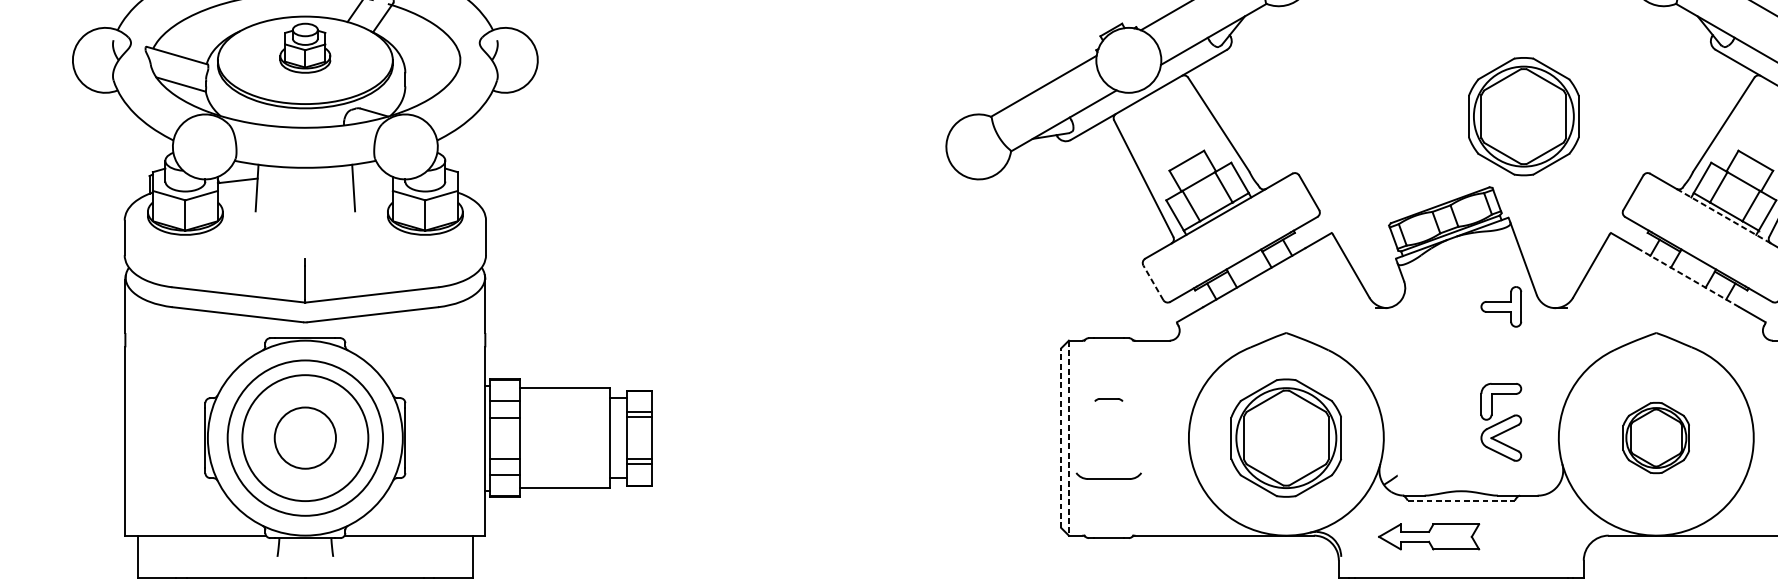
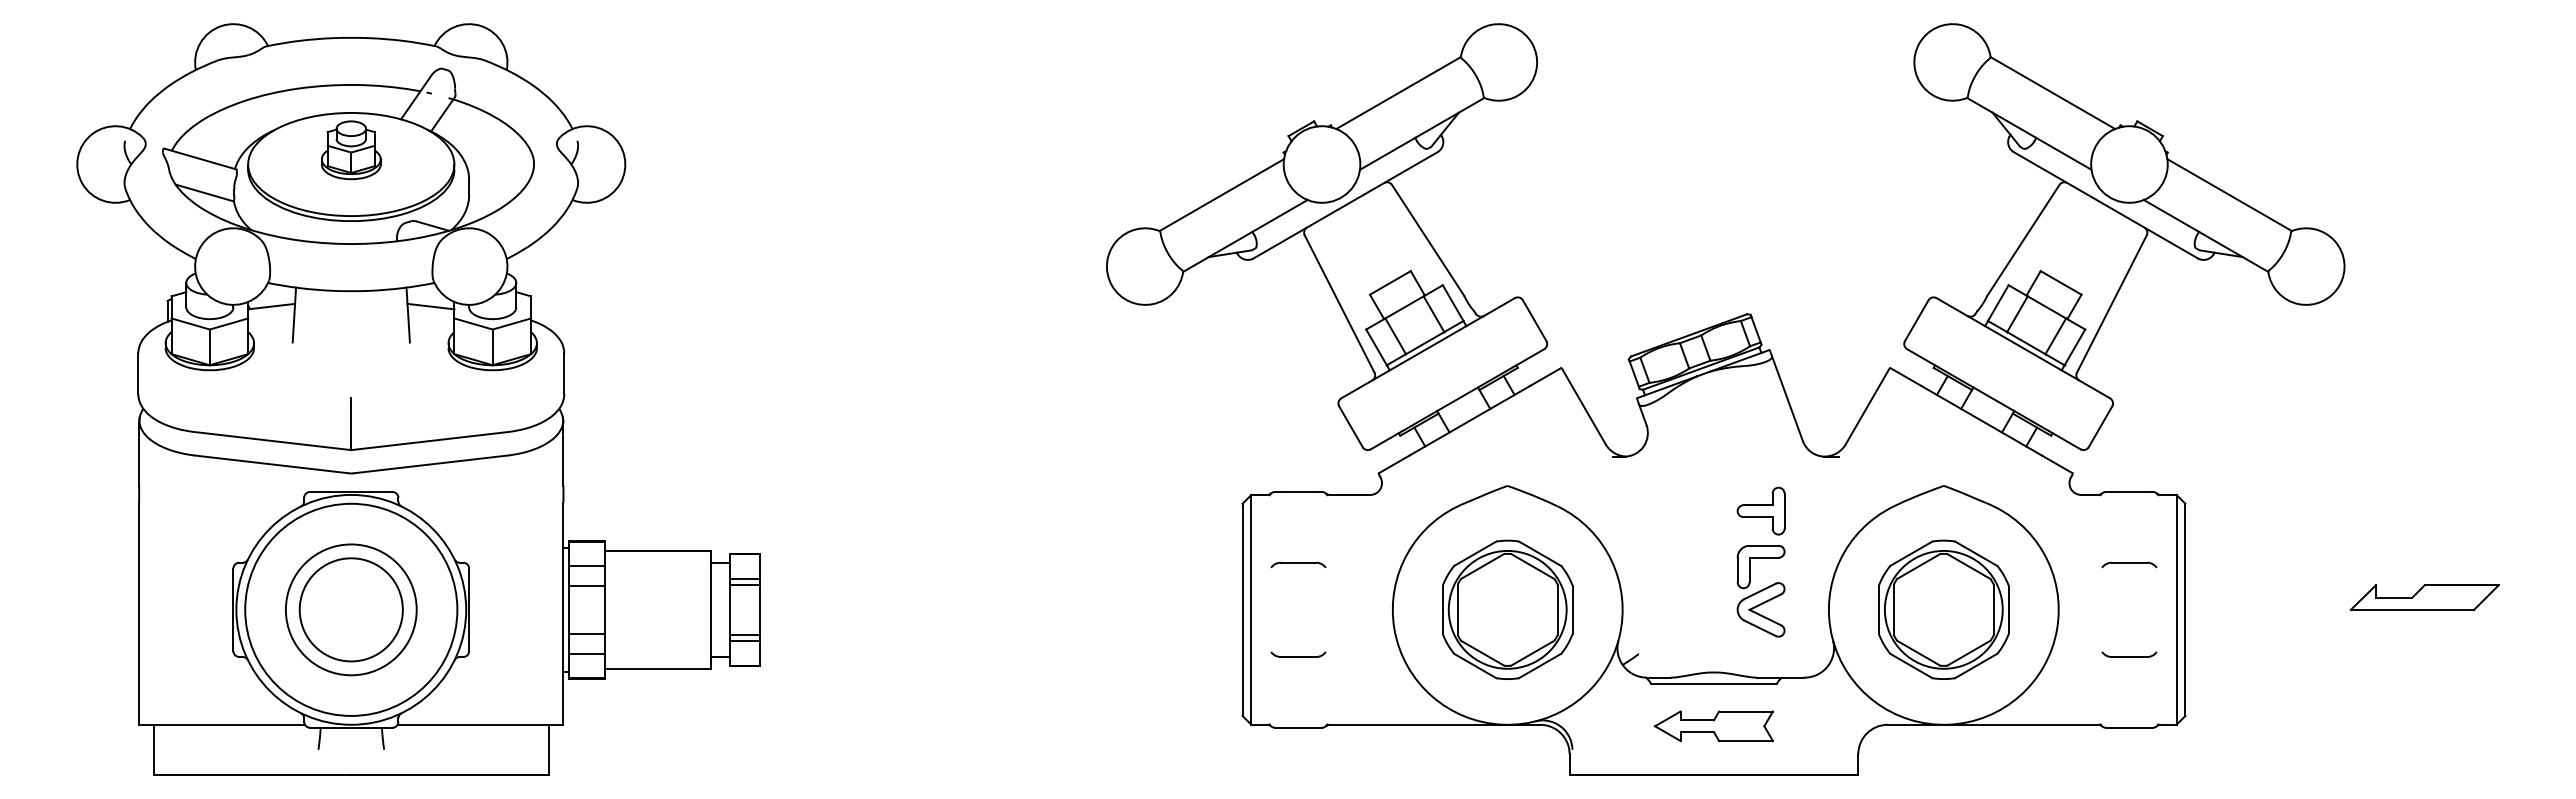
part: (1523, 116) -> (1787, 230), removed
line: (372, 180) -> (430, 306), added
line: (1723, 216) -> (2023, 348), dashed -> solid
line: (1688, 277) -> (1981, 420), dashed -> solid
line: (1152, 282) -> (1350, 426), dashed -> solid
part: (1500, 306) -> (1760, 510), moved
part: (1108, 399) -> (1298, 564), size x1.67
circle: (304, 437) -> (350, 609), size x0.71
circle: (304, 437) -> (350, 609), size x1.43
circle: (305, 437) -> (351, 609), size x1.43
line: (1061, 437) -> (1242, 609), dashed -> solid
line: (1069, 437) -> (1251, 609), dashed -> solid
part: (1656, 437) -> (1943, 609), size x1.67
part: (1108, 476) -> (1298, 654), size x0.71
line: (1461, 500) -> (1714, 683), dashed -> solid
part: (1428, 536) -> (1713, 725), moved

